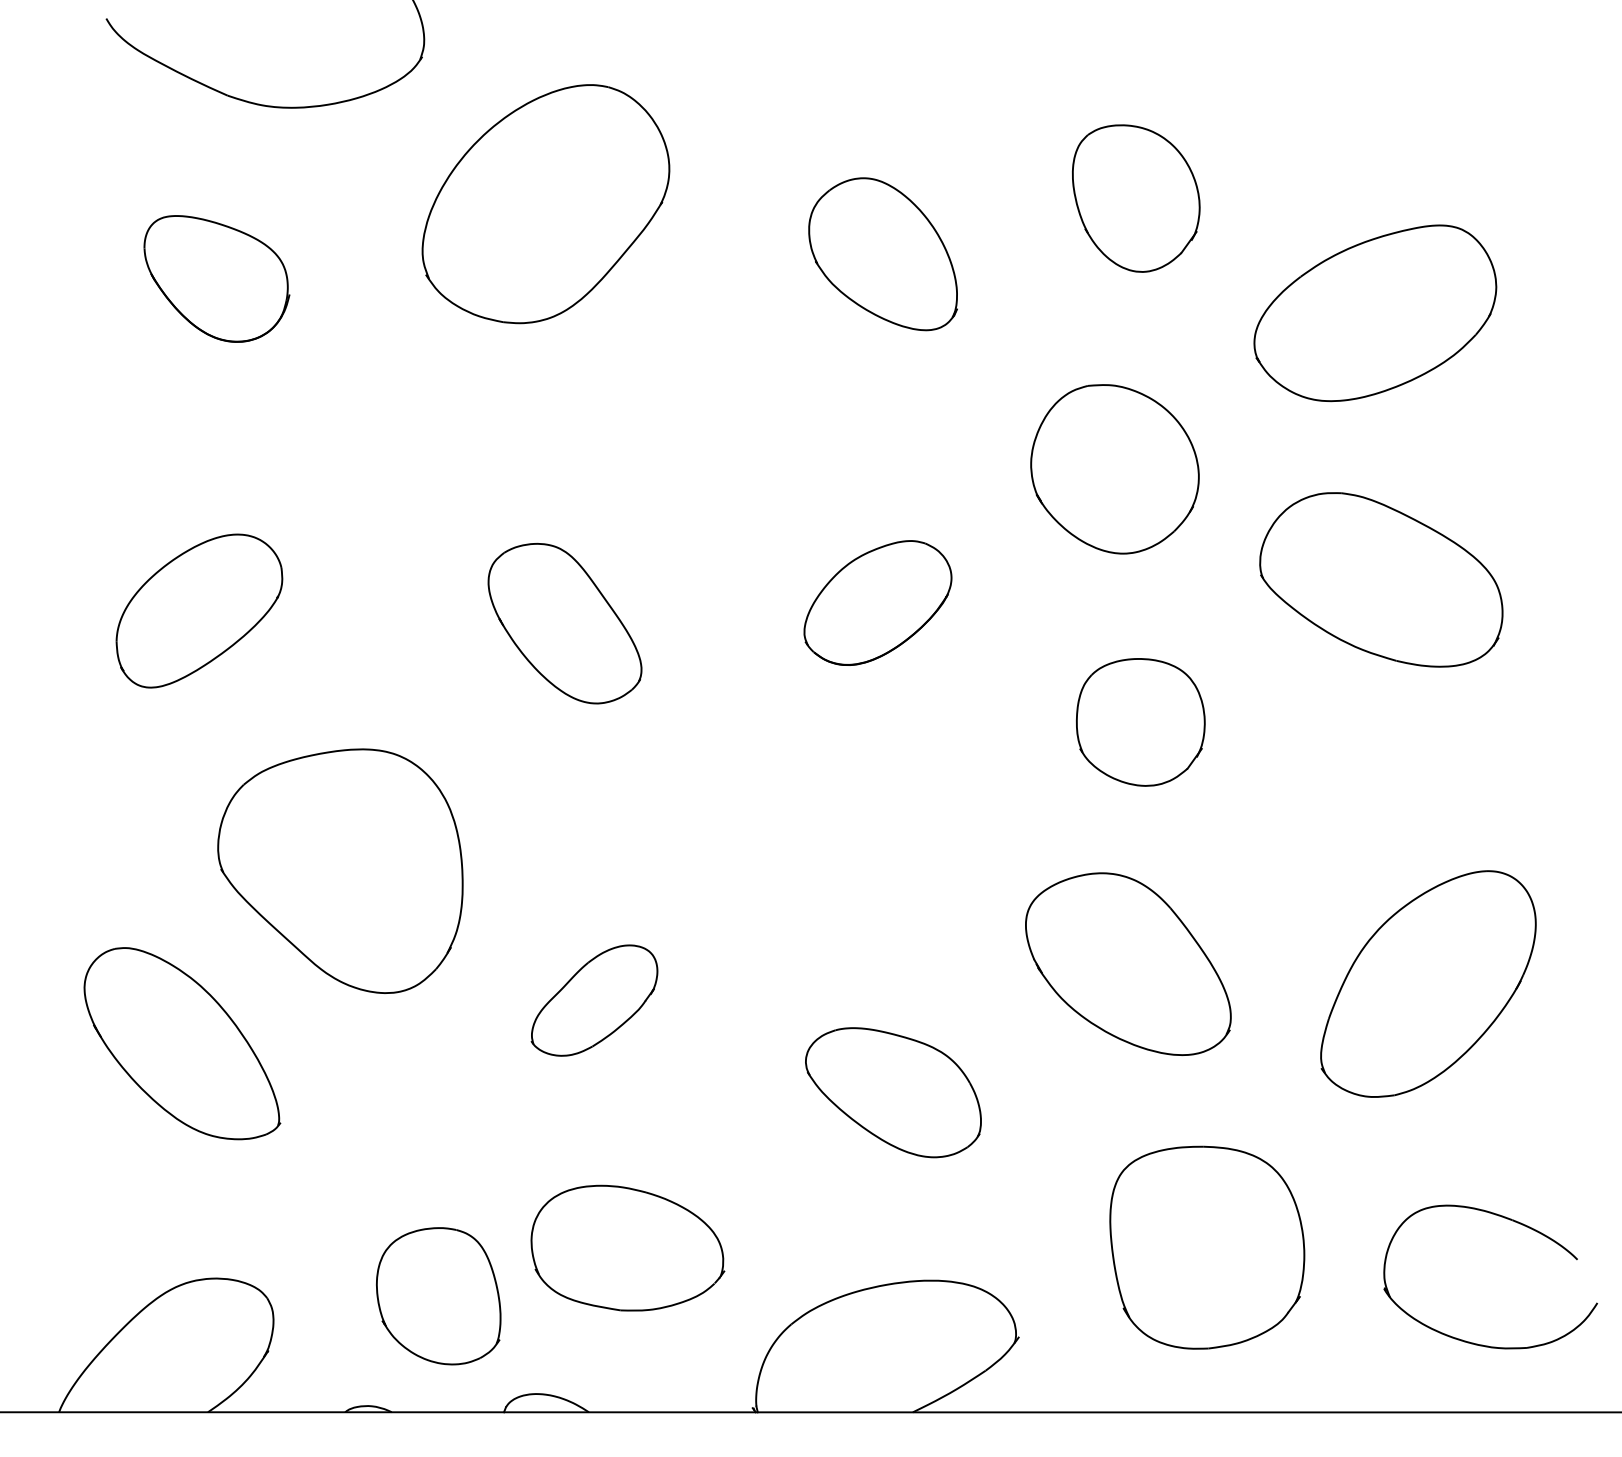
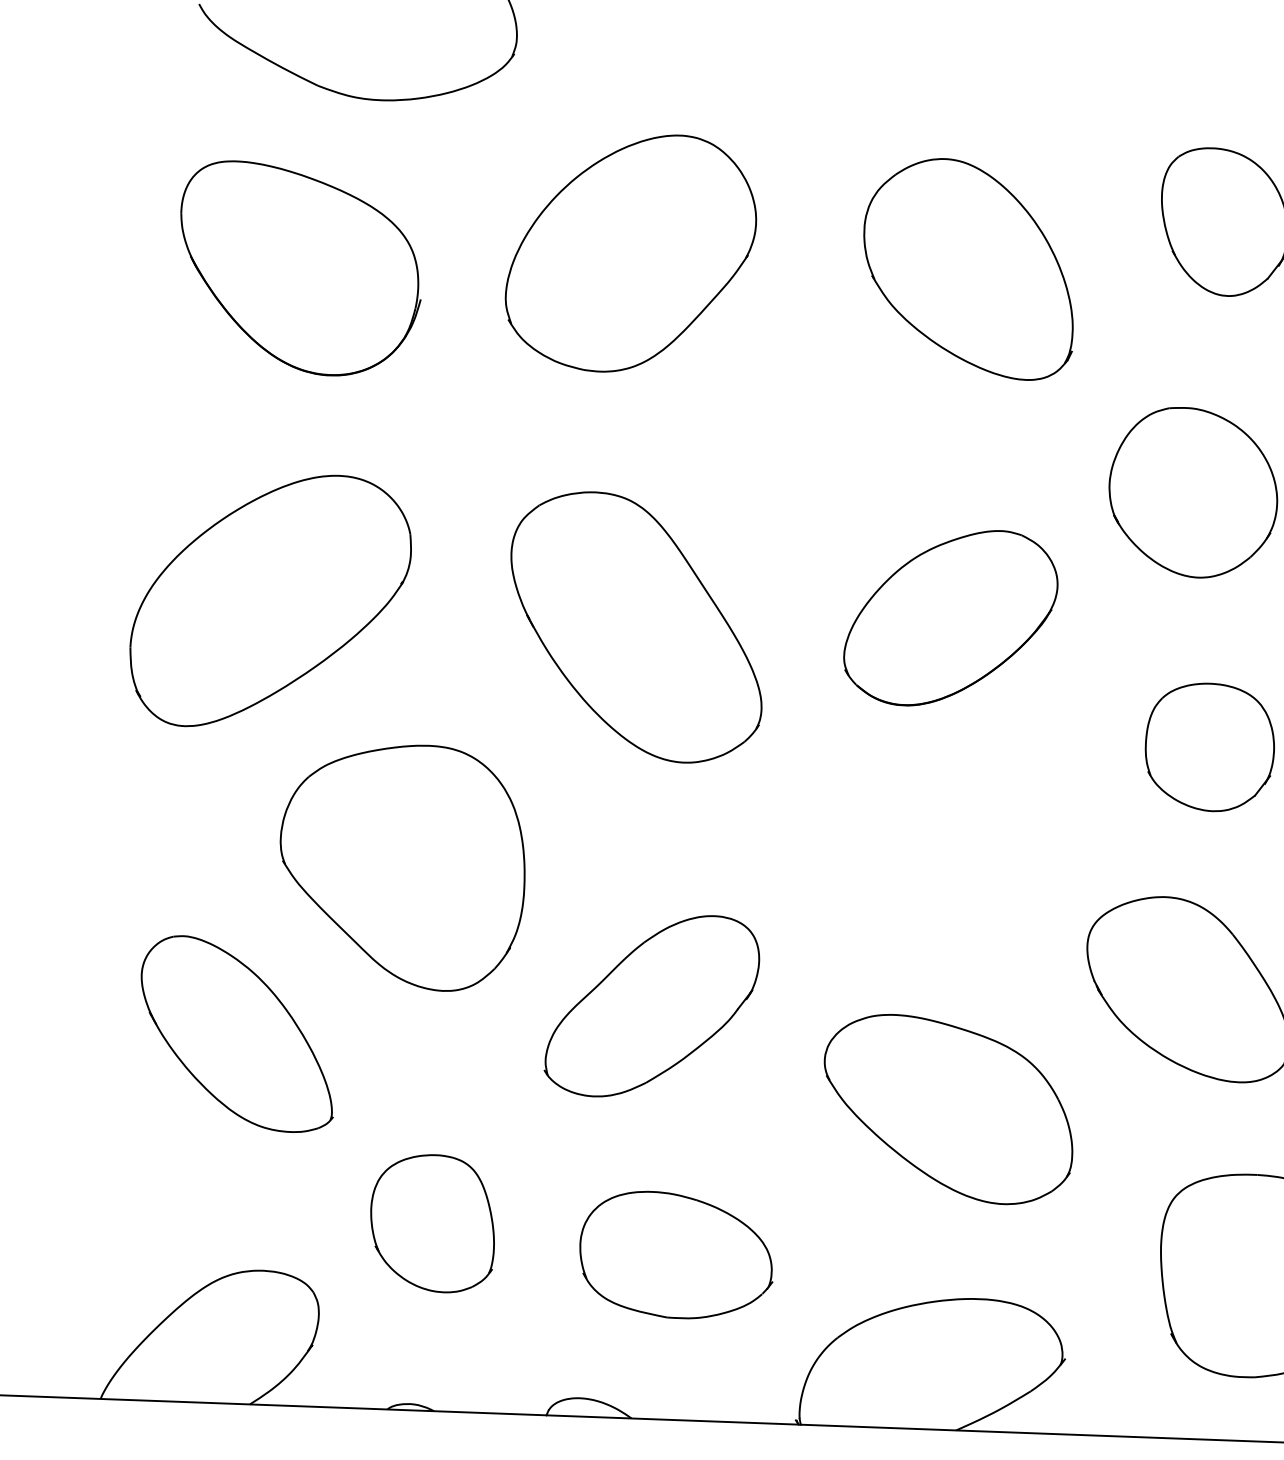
part: (545, 204) -> (630, 253), moved
part: (882, 253) -> (968, 267), size x1.43
part: (216, 278) -> (300, 268), size x1.67
part: (877, 602) -> (950, 617), size x1.43
part: (199, 610) -> (270, 600), size x1.67
part: (564, 623) -> (636, 627), size x1.67
part: (594, 1000) -> (652, 1006), size x1.67
part: (893, 1092) -> (948, 1109), size x1.43
part: (438, 1296) -> (432, 1223), moved

